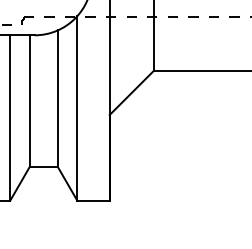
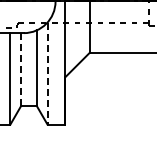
line: (30, 101) -> (21, 69), solid -> dashed
line: (77, 110) -> (47, 74), solid -> dashed

